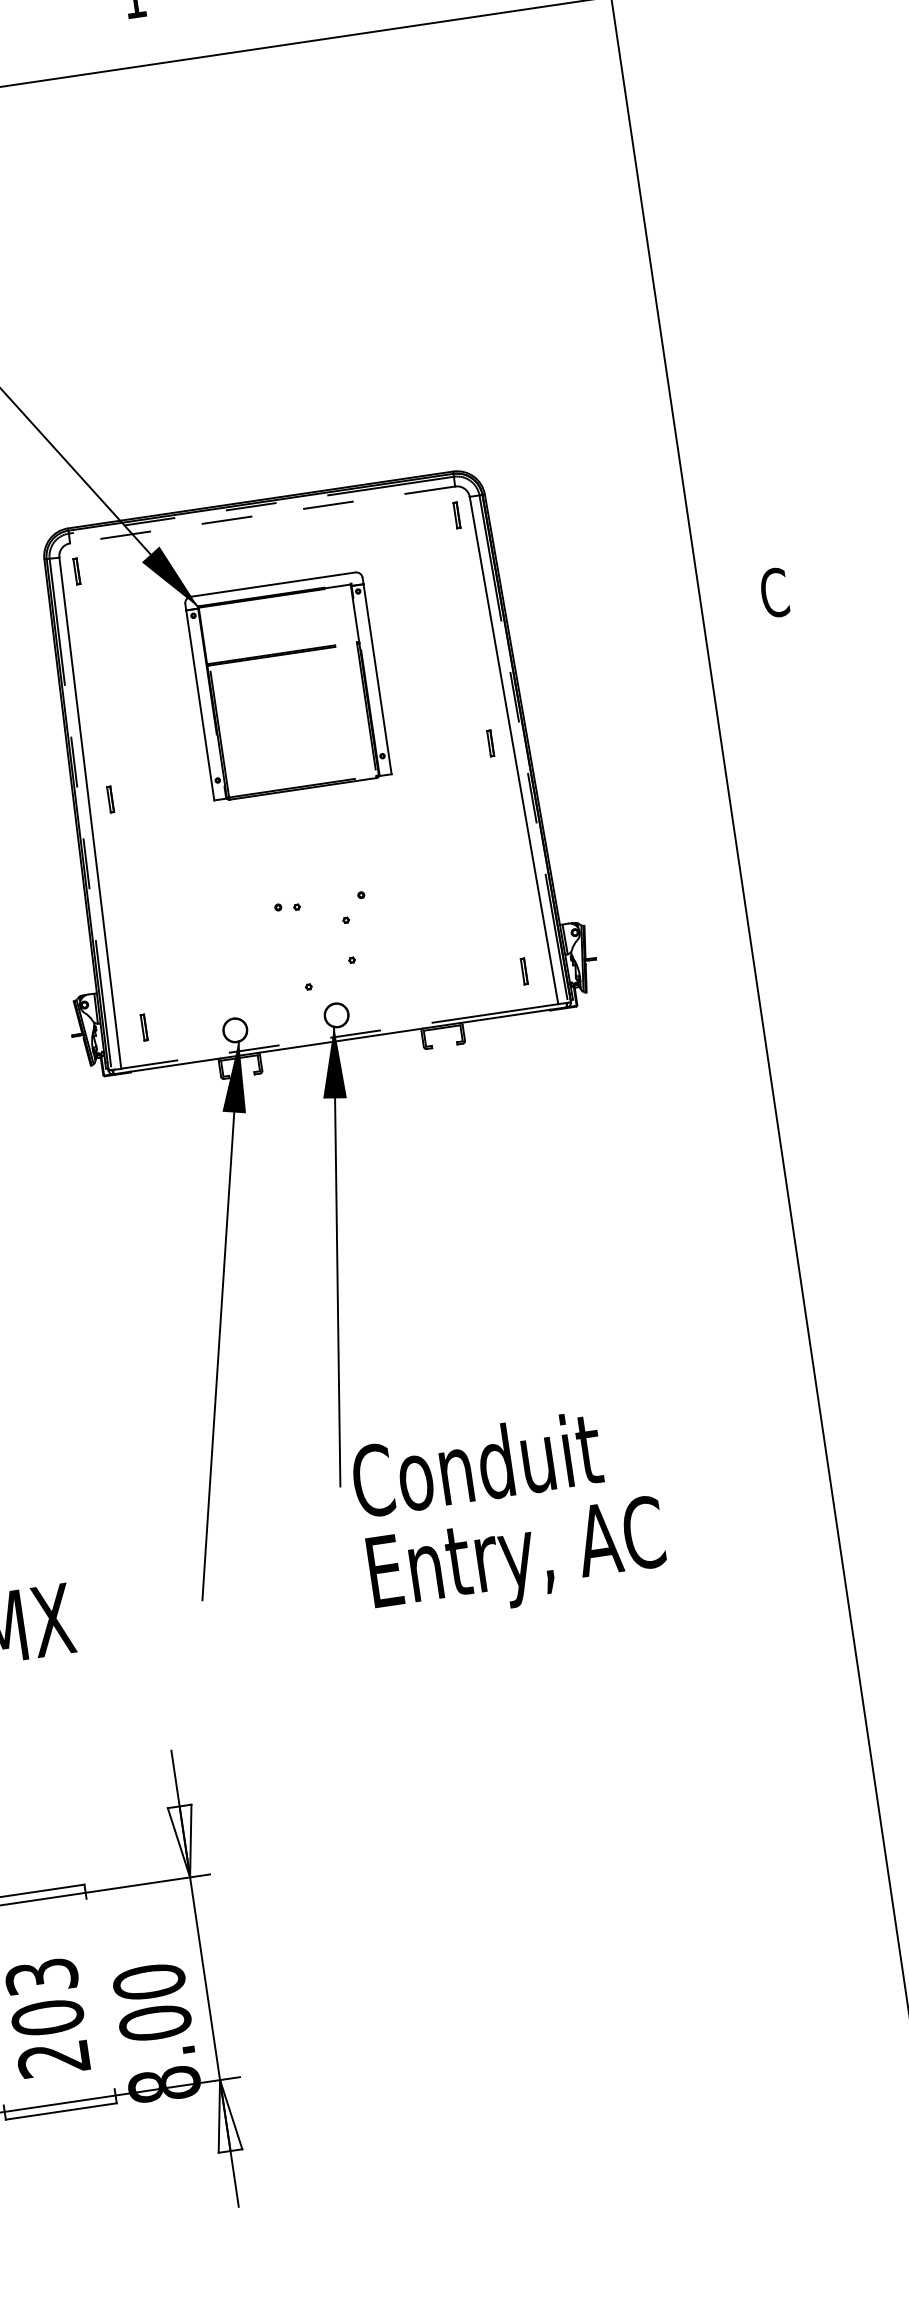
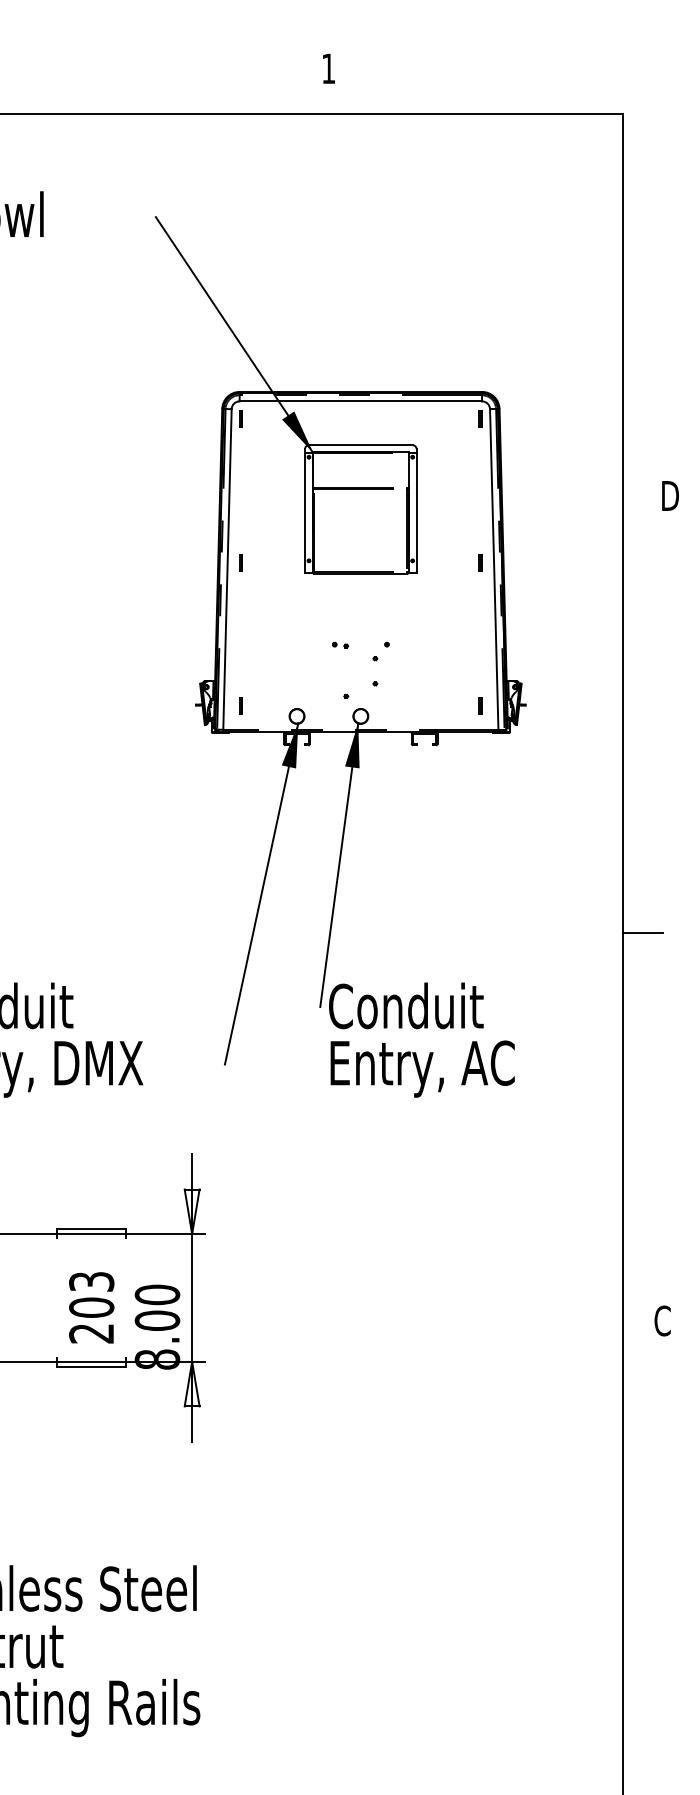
line: (262, 515) -> (360, 401), dashed -> solid
text: (775, 592) -> (669, 495), C -> D
line: (834, 1292) -> (642, 932), added

